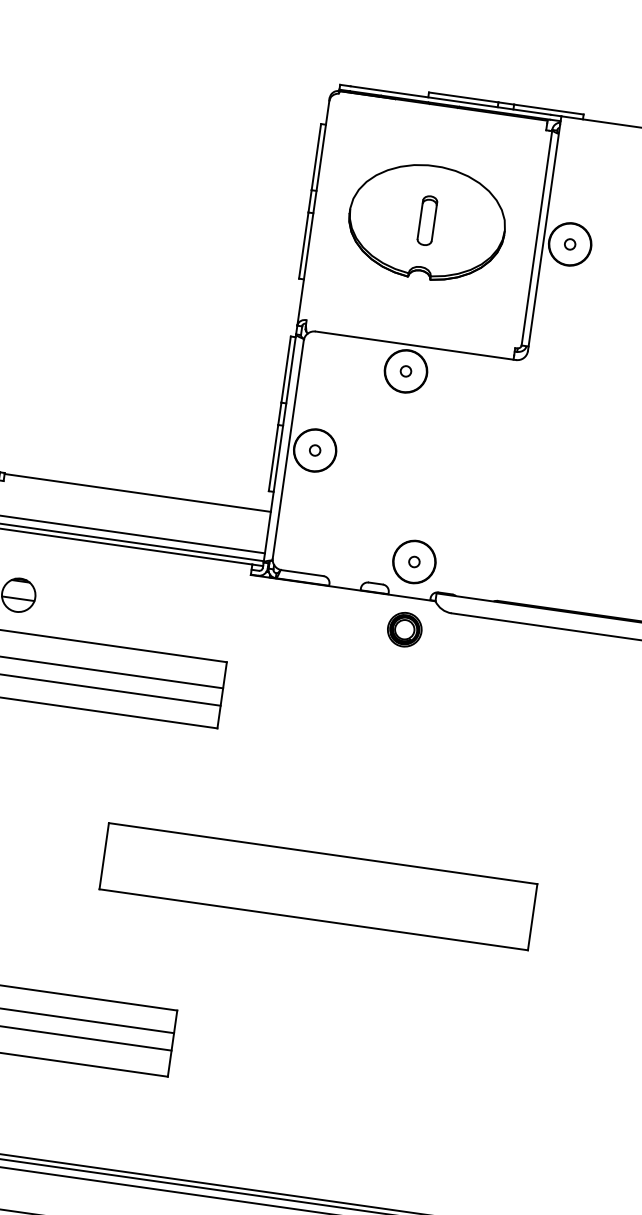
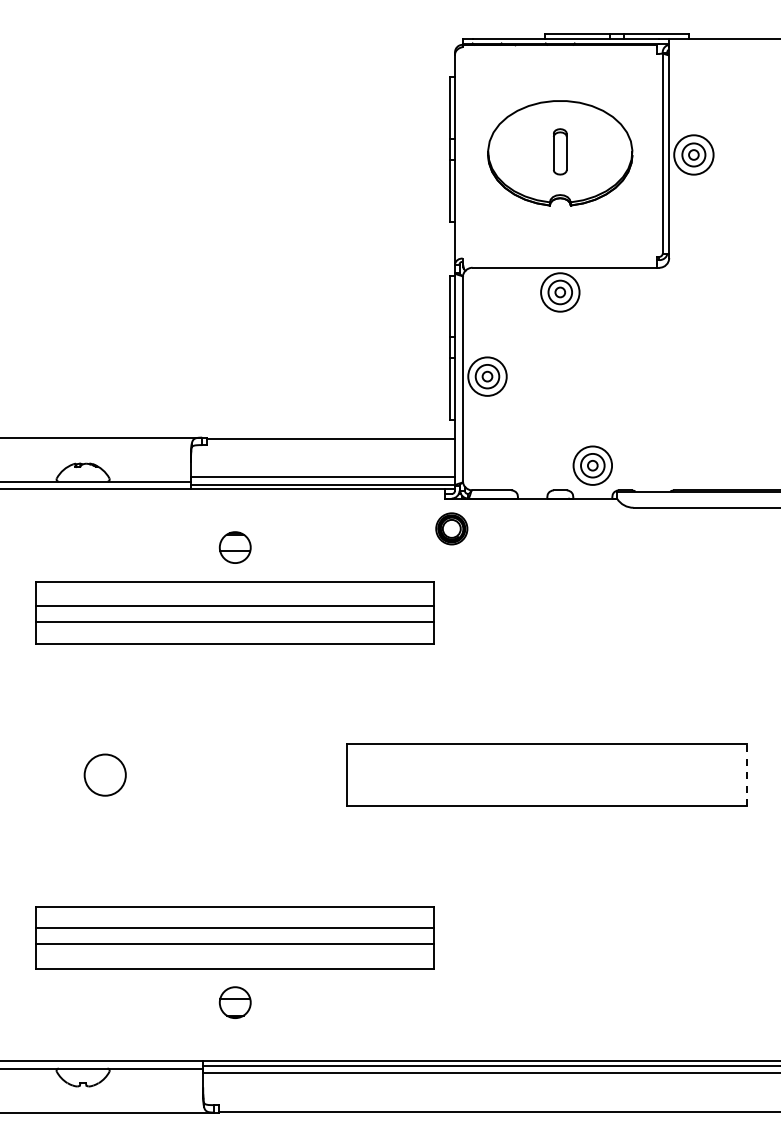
circle: (569, 243) -> (693, 154), size x0.6
circle: (406, 371) -> (560, 292), size x0.6
circle: (315, 450) -> (487, 376), size x0.6
circle: (414, 561) -> (592, 465), size x0.6
part: (404, 629) -> (451, 528), moved
line: (532, 917) -> (747, 775), solid -> dashed

